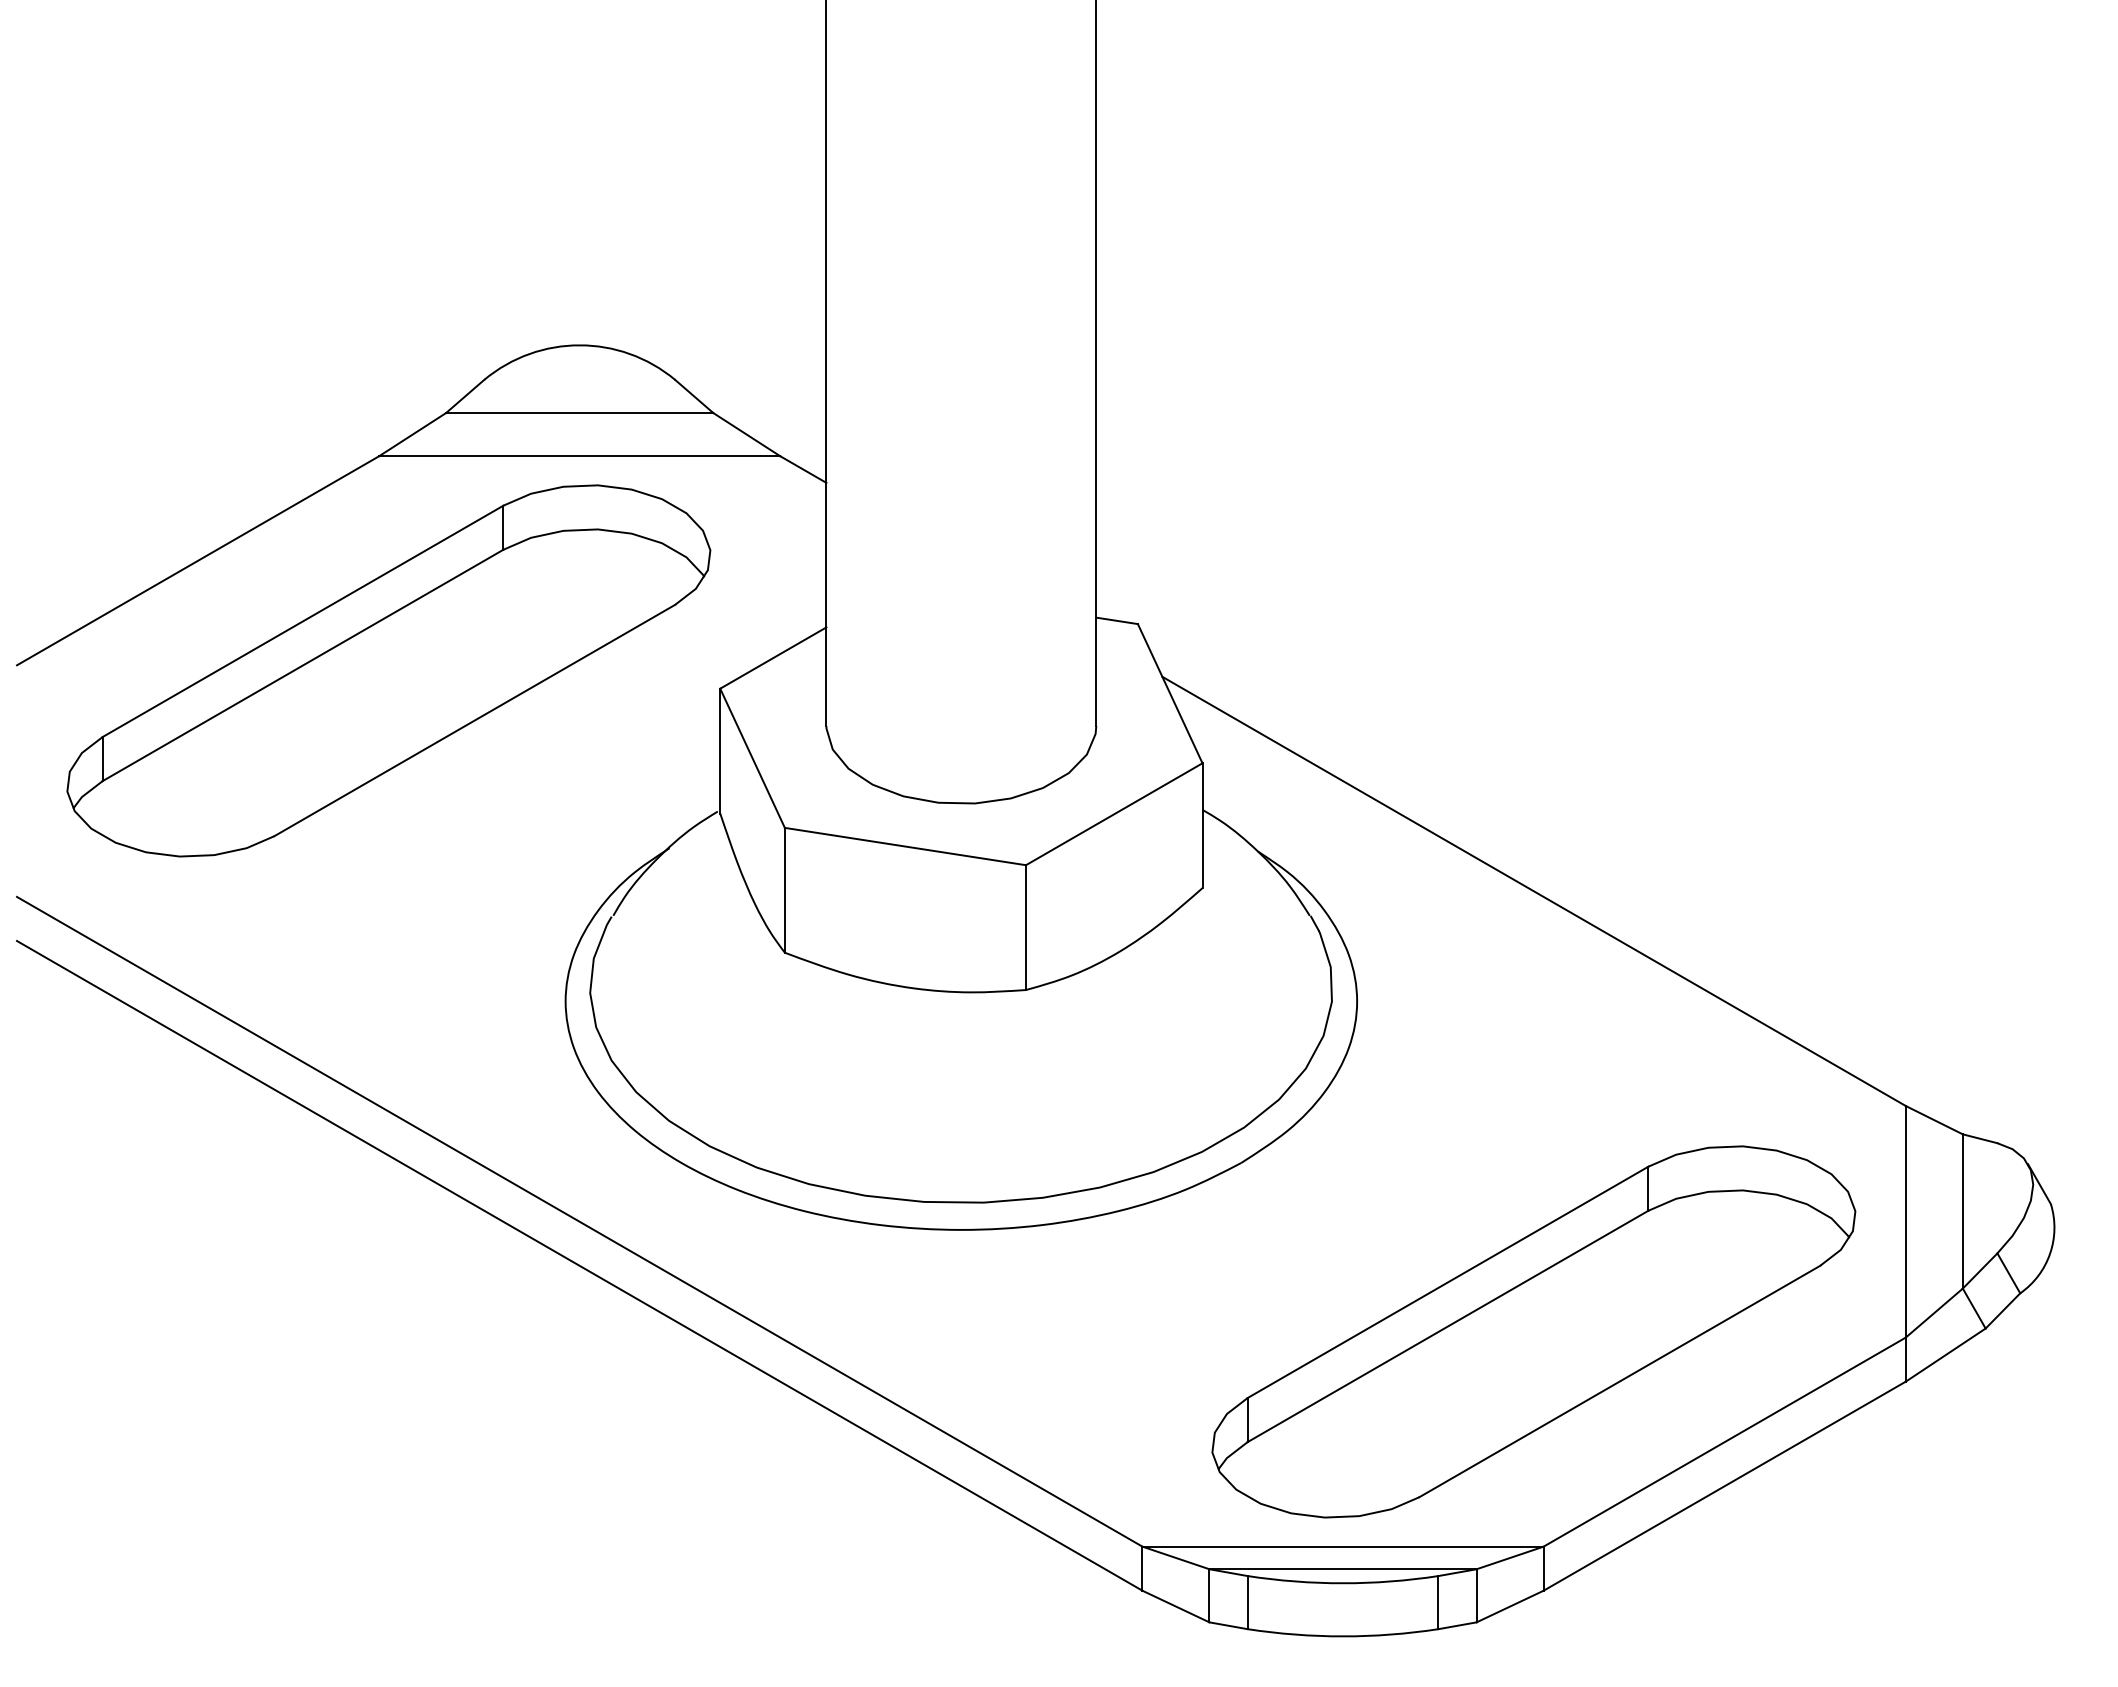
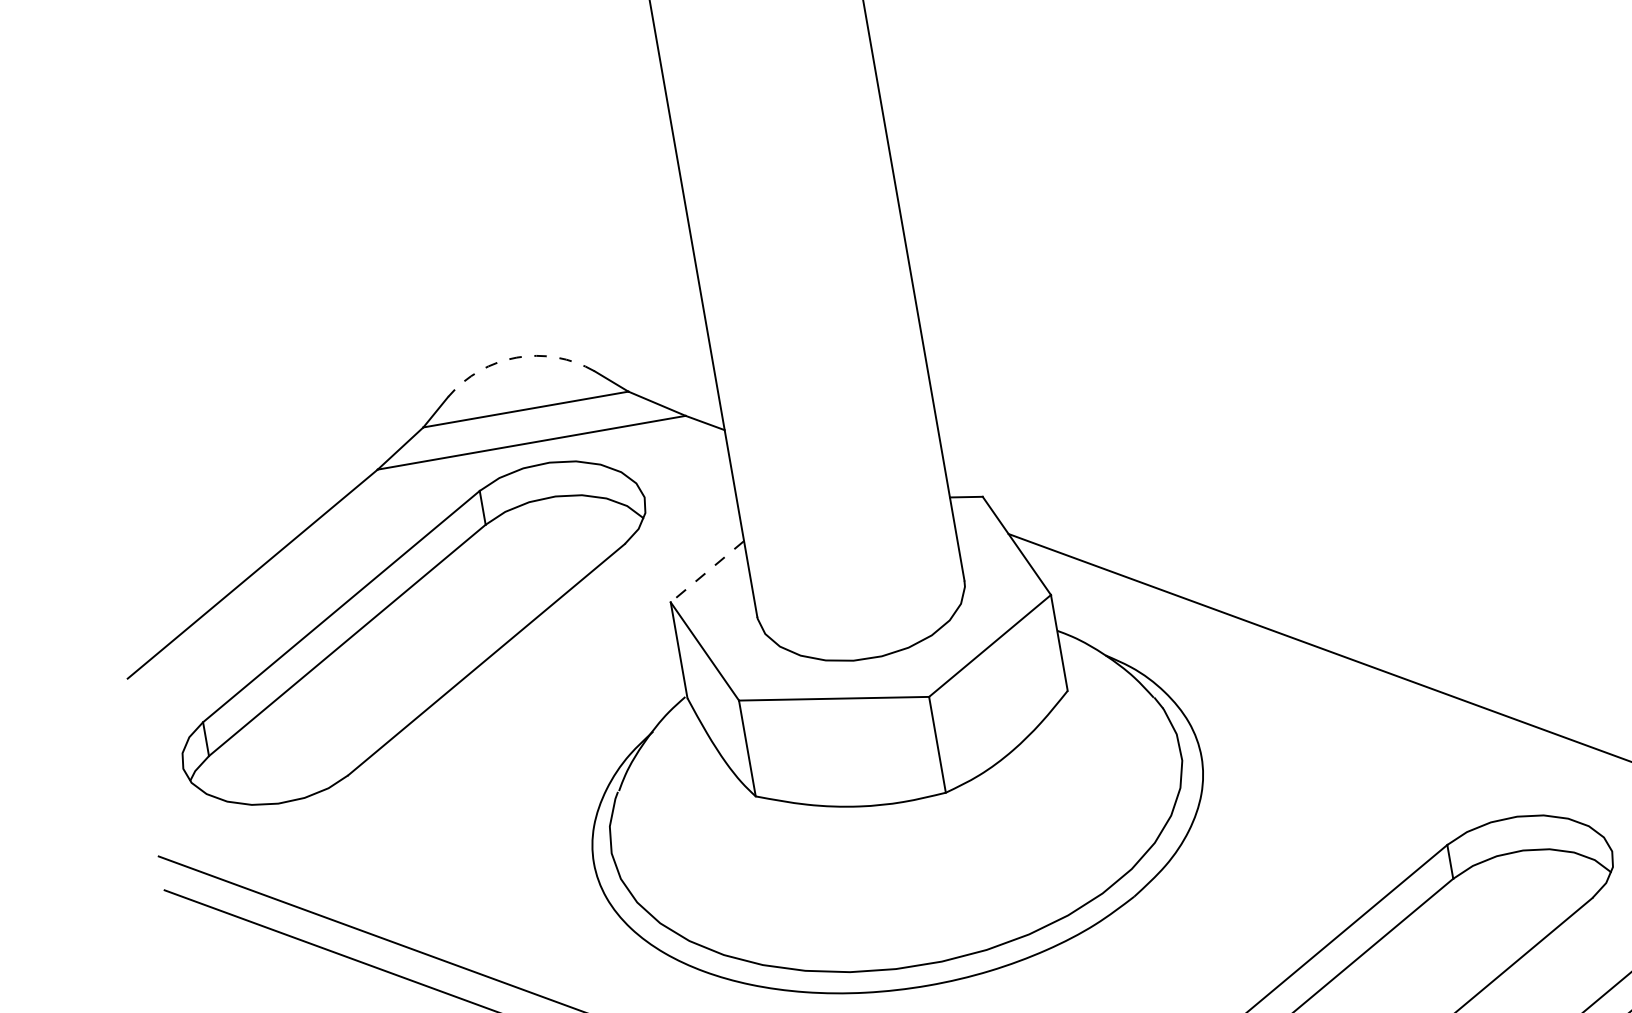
arc: (579, 345) -> (516, 357), solid -> dashed
line: (772, 658) -> (706, 572), solid -> dashed

